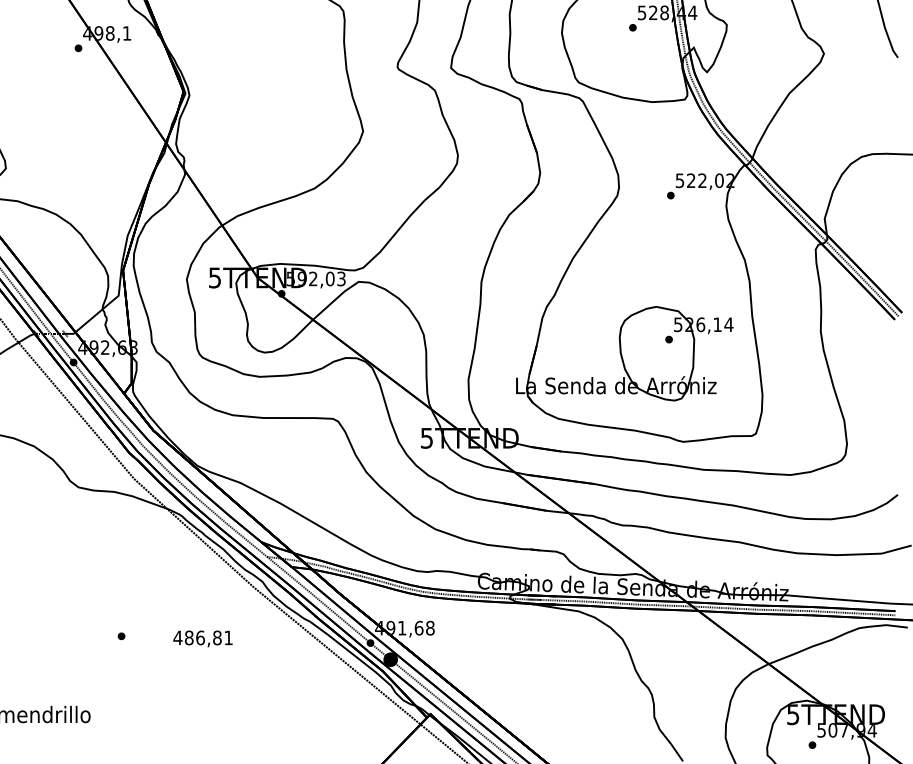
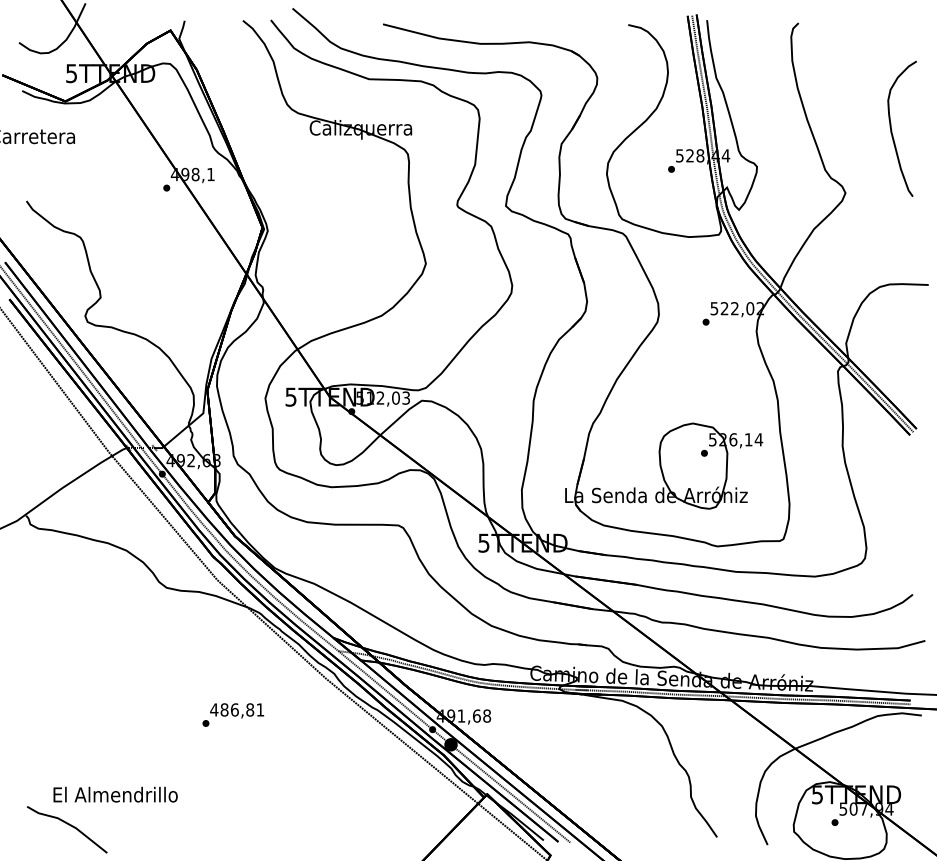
text: (302, 278) -> (370, 397), 592,03 -> 512,03
text: (203, 638) -> (237, 710), moved

